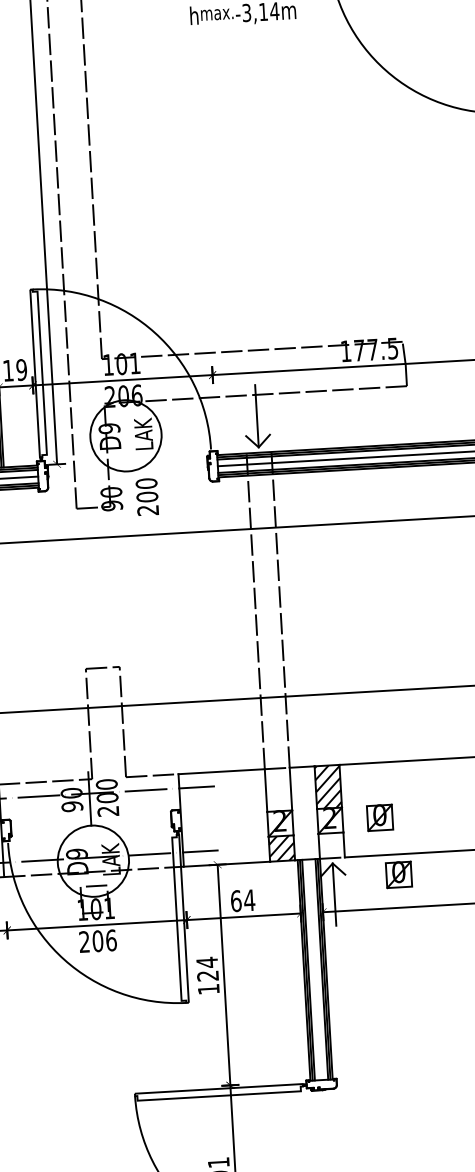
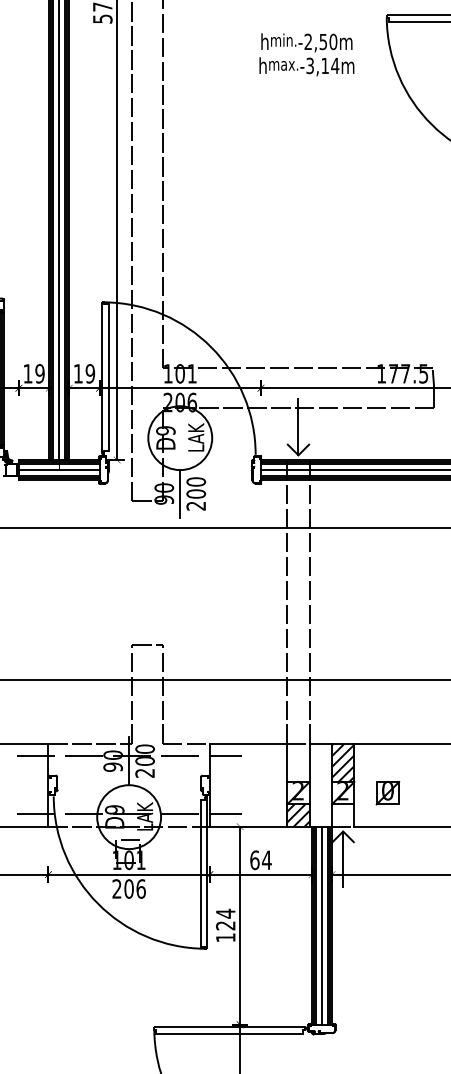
line: (129, 498) -> (180, 494), added
part: (398, 875) -> (401, 845), removed
line: (315, 969) -> (322, 925), added

